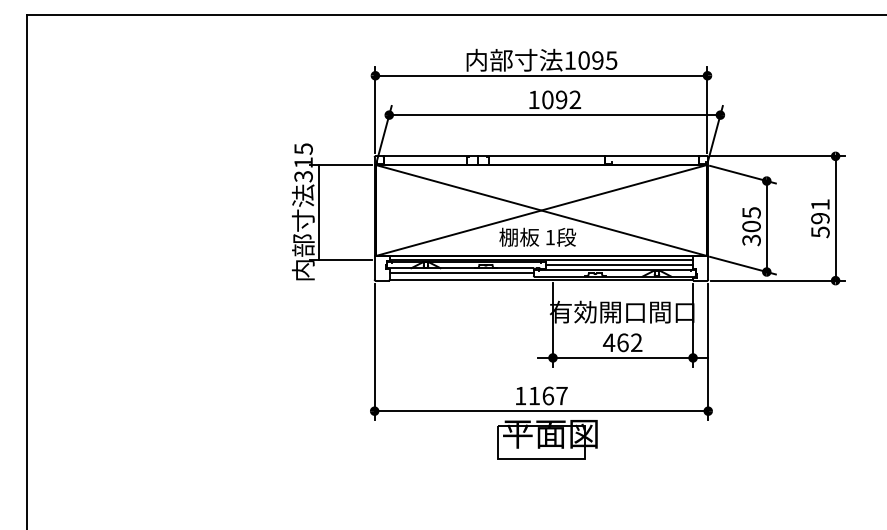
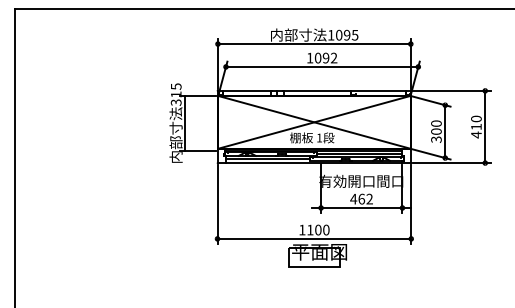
text: (751, 212) -> (436, 123), 305 -> 300
text: (820, 217) -> (476, 126), 591 -> 410
text: (555, 394) -> (322, 229), 1167 -> 1100

